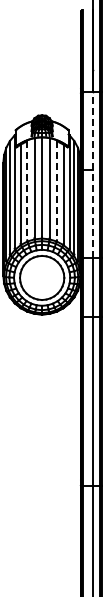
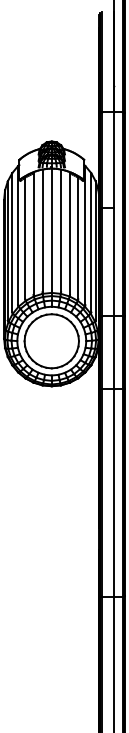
line: (92, 174) -> (113, 214), dashed -> solid
line: (27, 190) -> (33, 233), dashed -> solid
line: (56, 190) -> (69, 233), dashed -> solid

